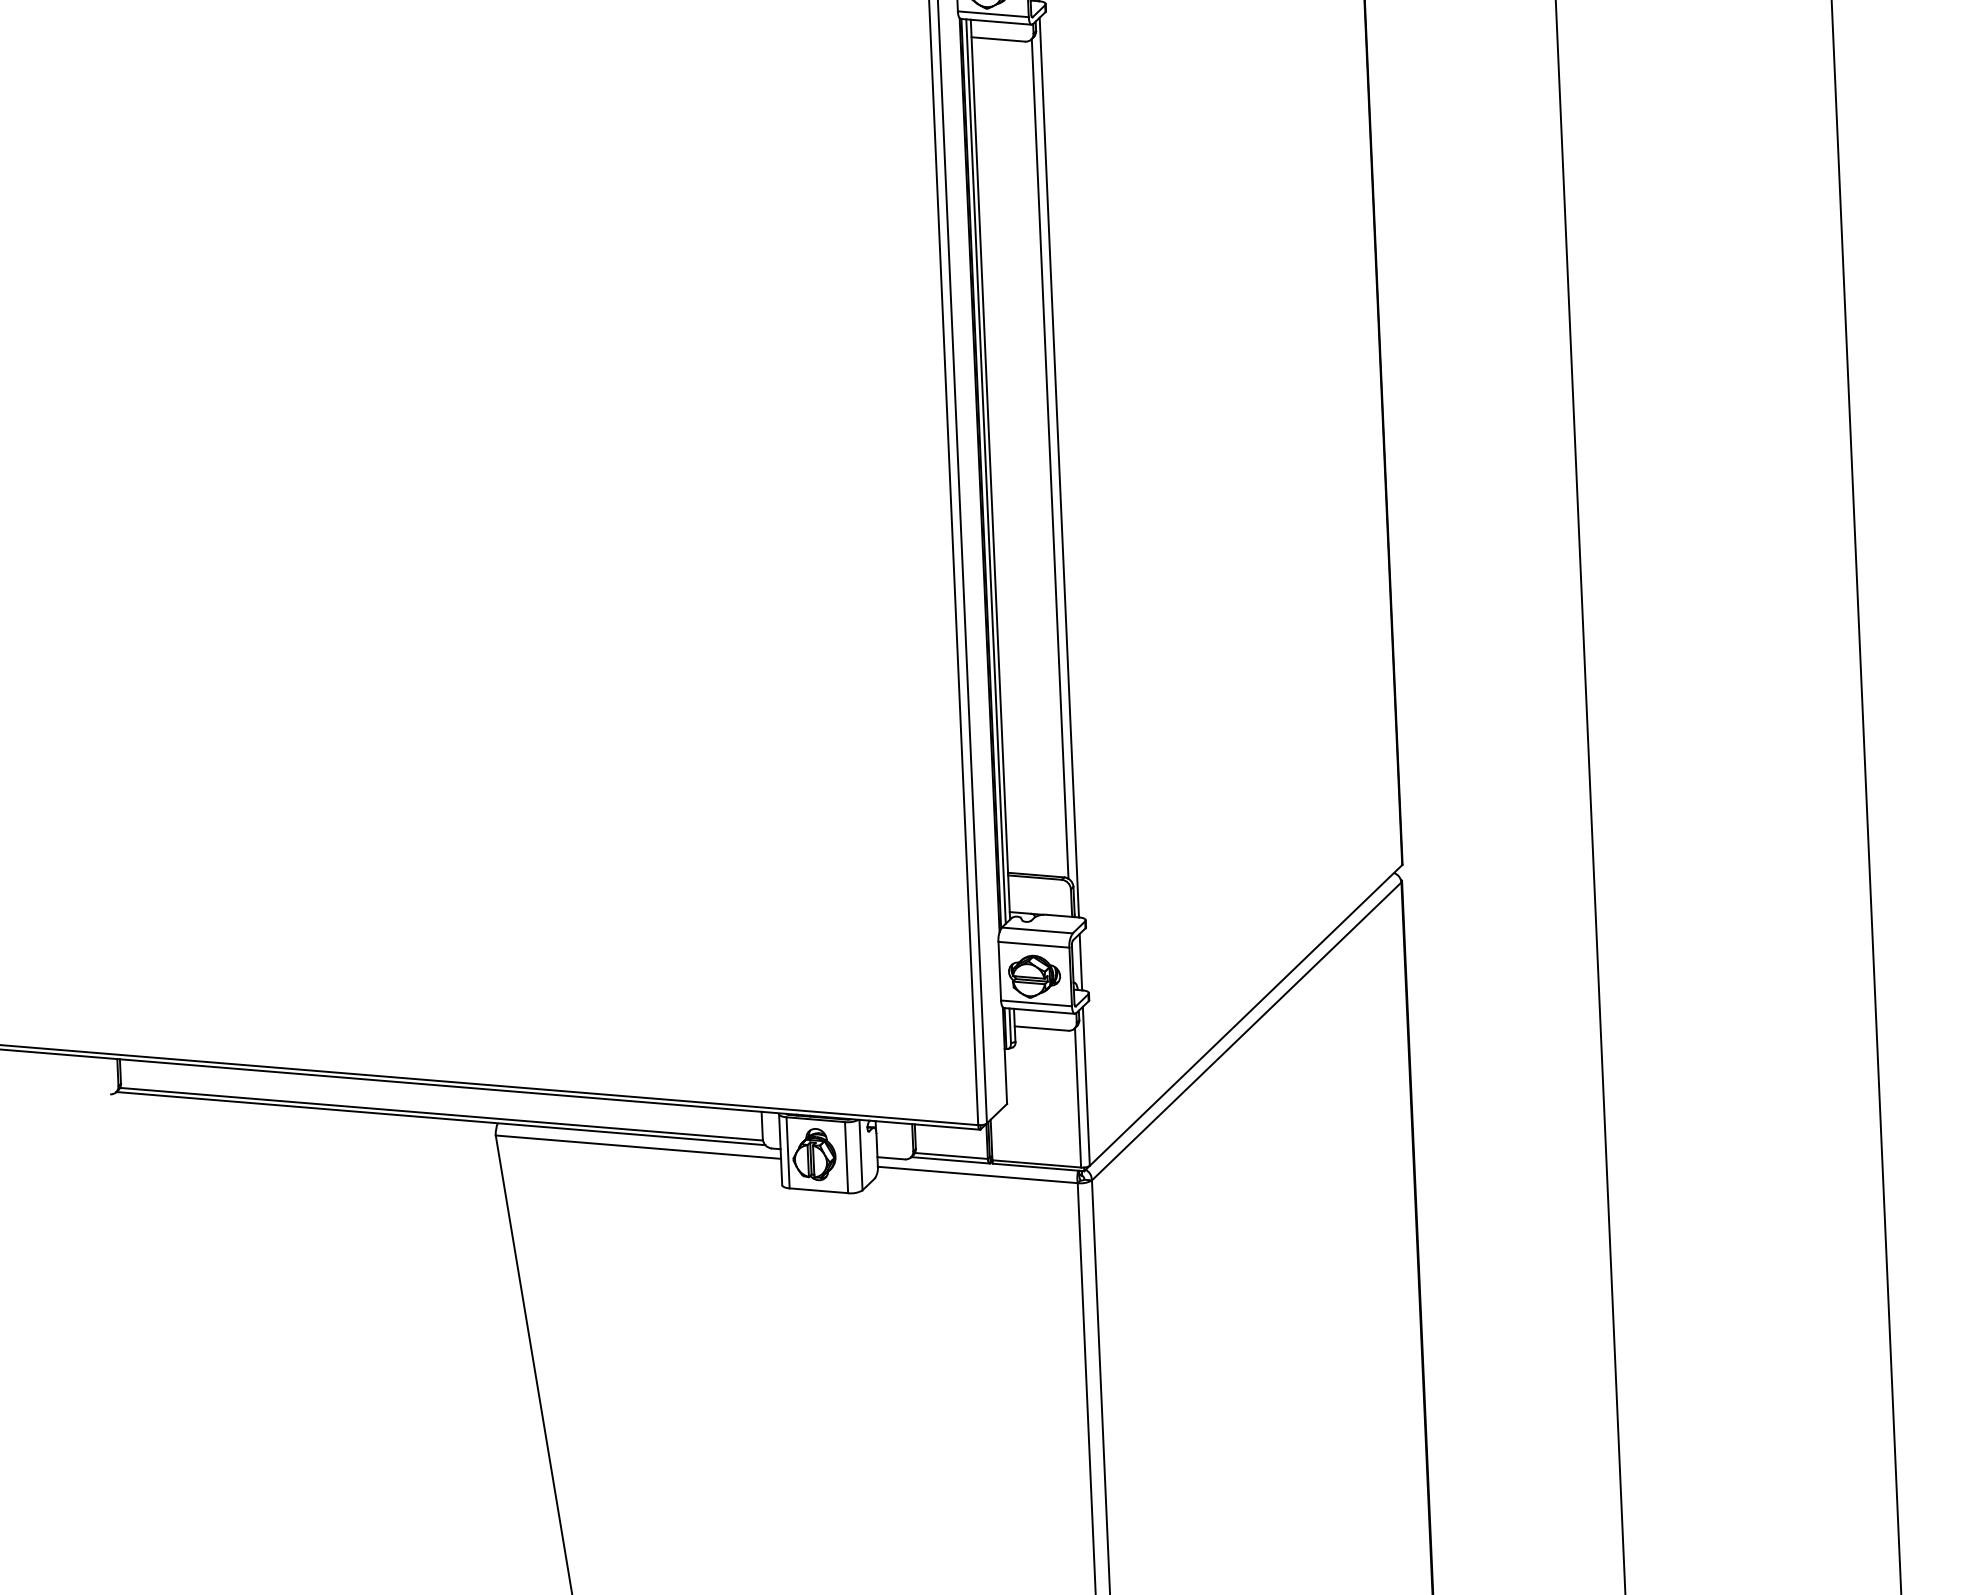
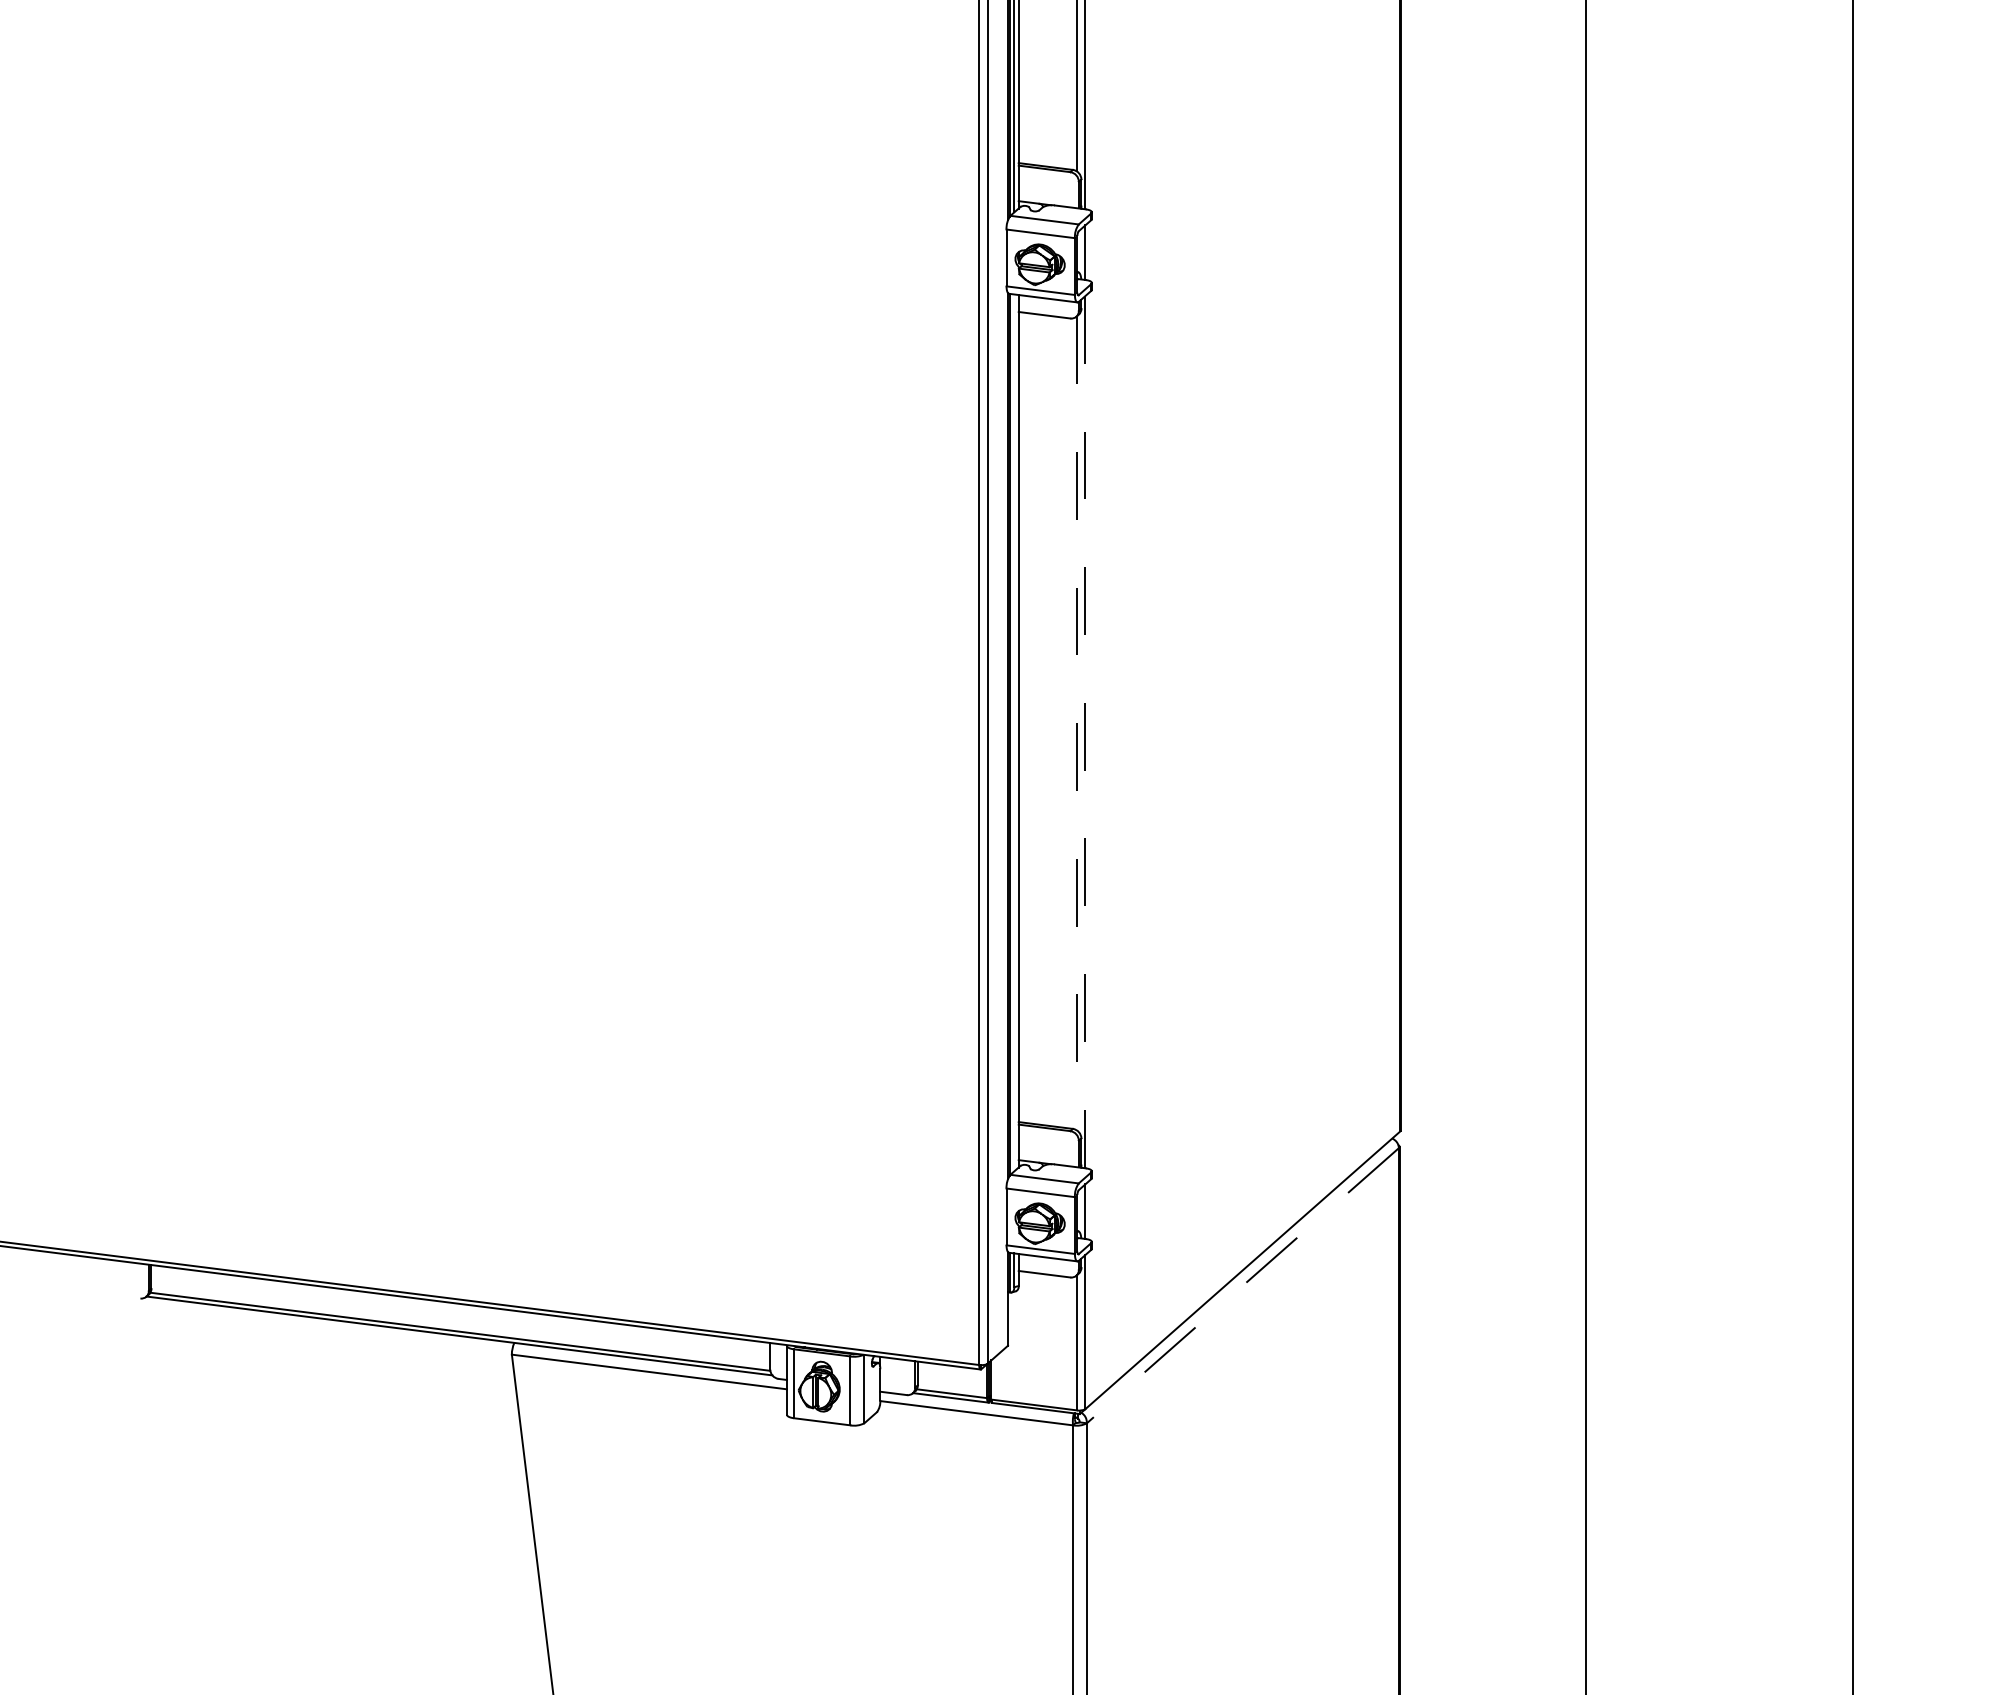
line: (1049, 459) -> (1076, 723), solid -> dashed
line: (1059, 467) -> (1085, 732), solid -> dashed
line: (986, 471) -> (1014, 732), removed
line: (1246, 1032) -> (1242, 1286), solid -> dashed

